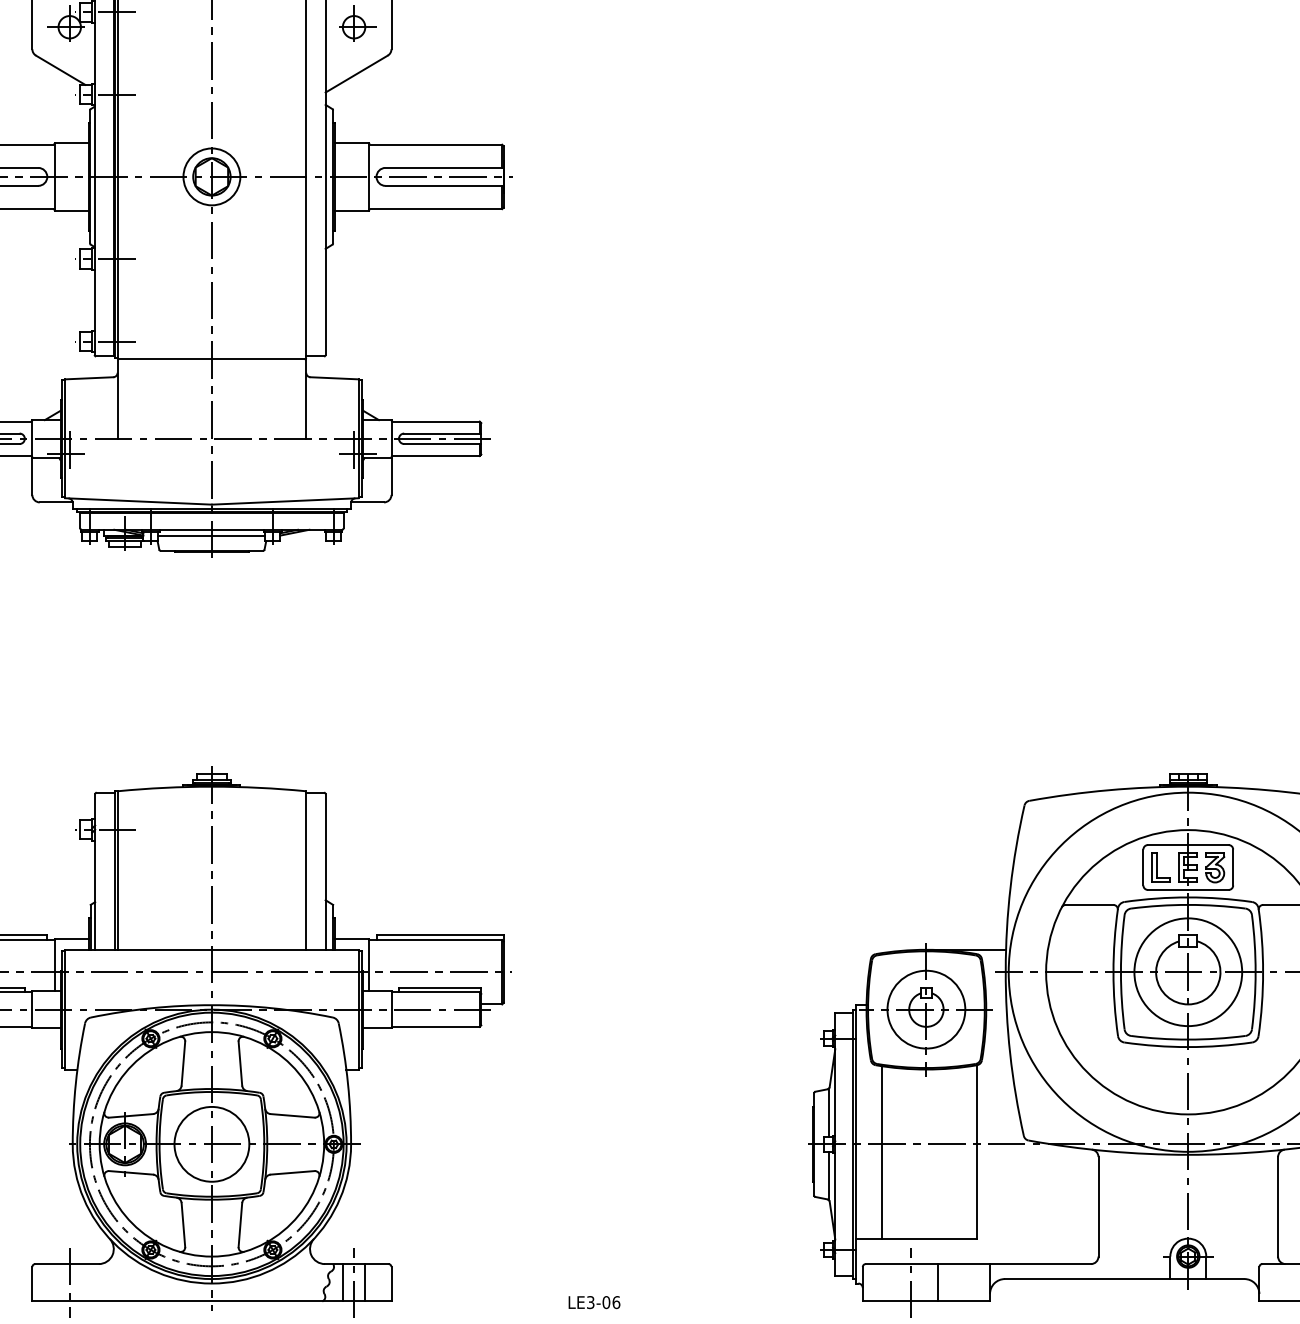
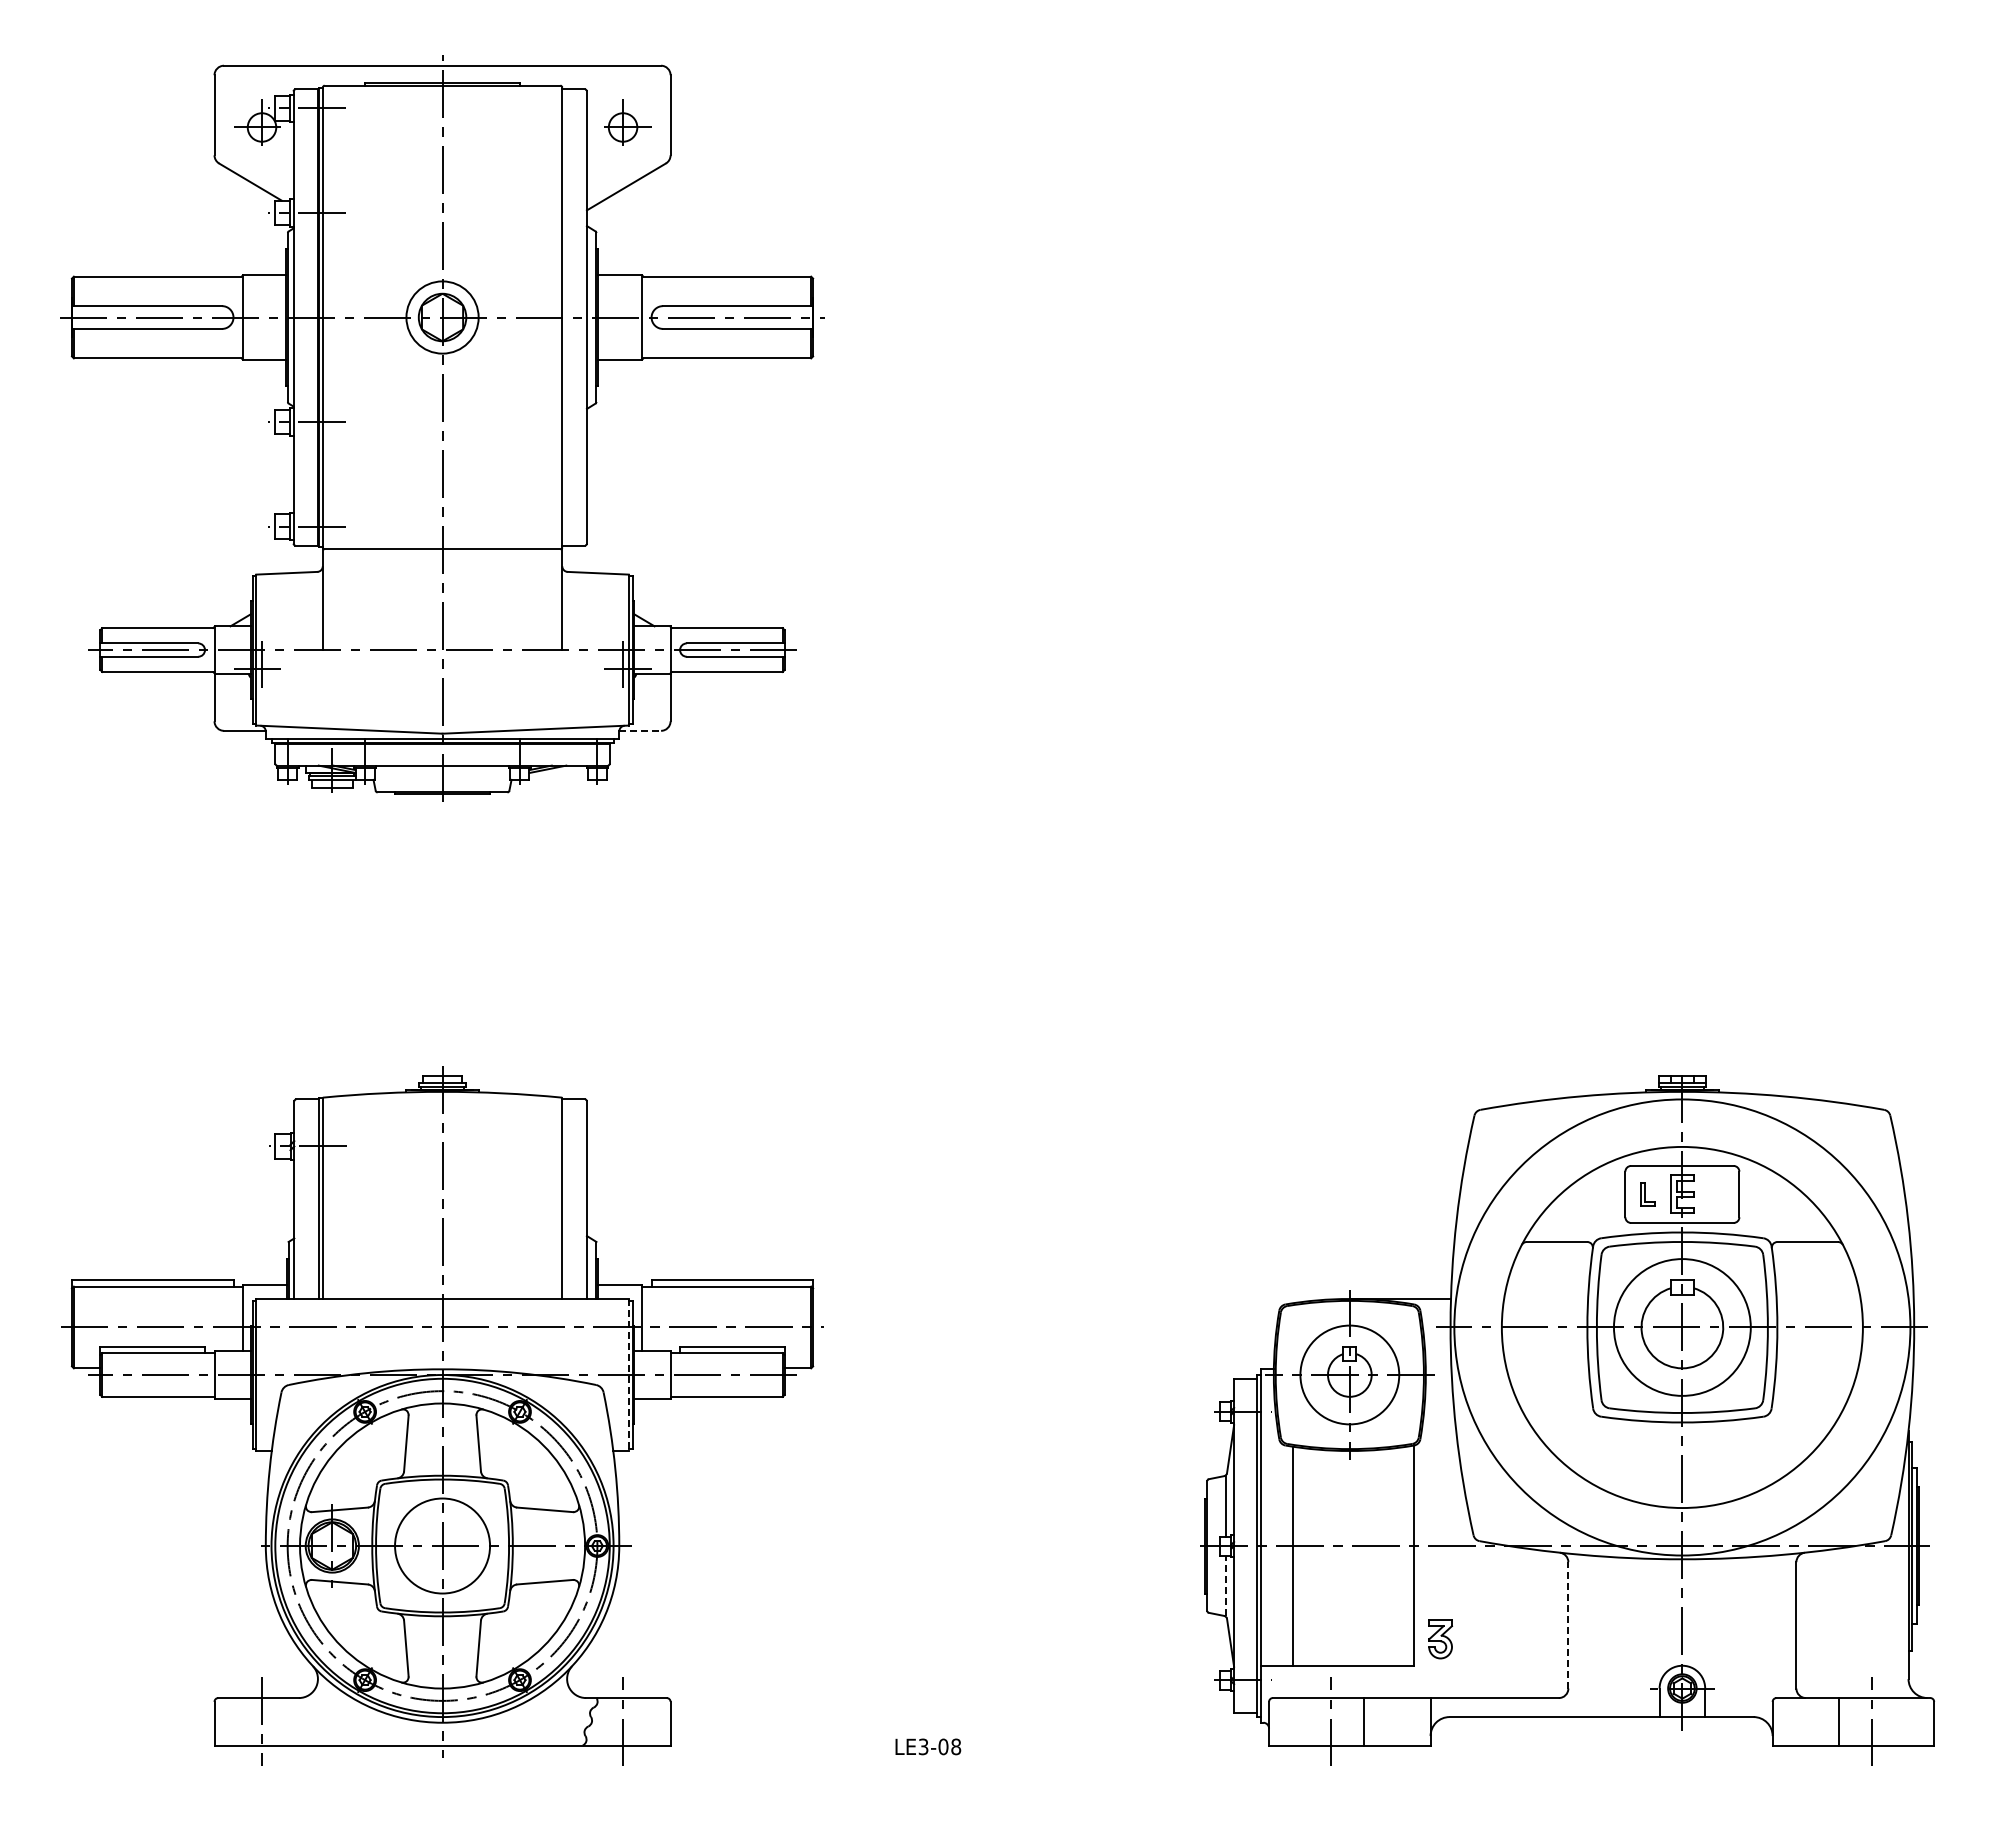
line: (367, 502) -> (640, 730), solid -> dashed
line: (211, 535) -> (442, 773), removed
part: (1161, 866) -> (1648, 1193), size x0.6
part: (1215, 867) -> (1440, 1639), moved
line: (358, 1010) -> (628, 1375), solid -> dashed
line: (829, 1175) -> (1226, 1585), solid -> dashed
line: (1098, 1206) -> (1568, 1624), solid -> dashed
line: (342, 1282) -> (608, 1721), removed
line: (365, 1282) -> (637, 1721), removed
text: (616, 1302) -> (956, 1746), LE3-06 -> LE3-08

